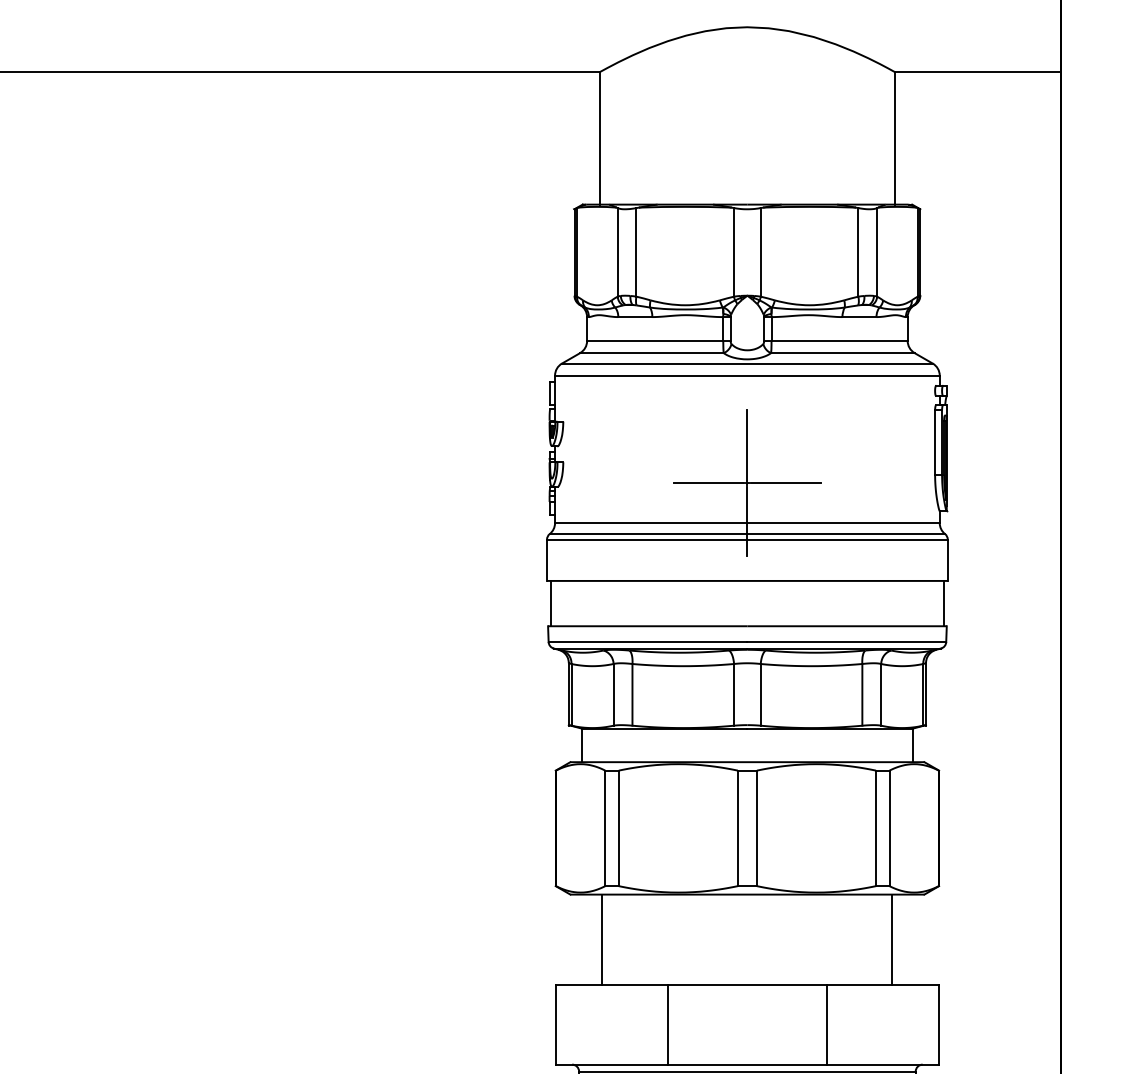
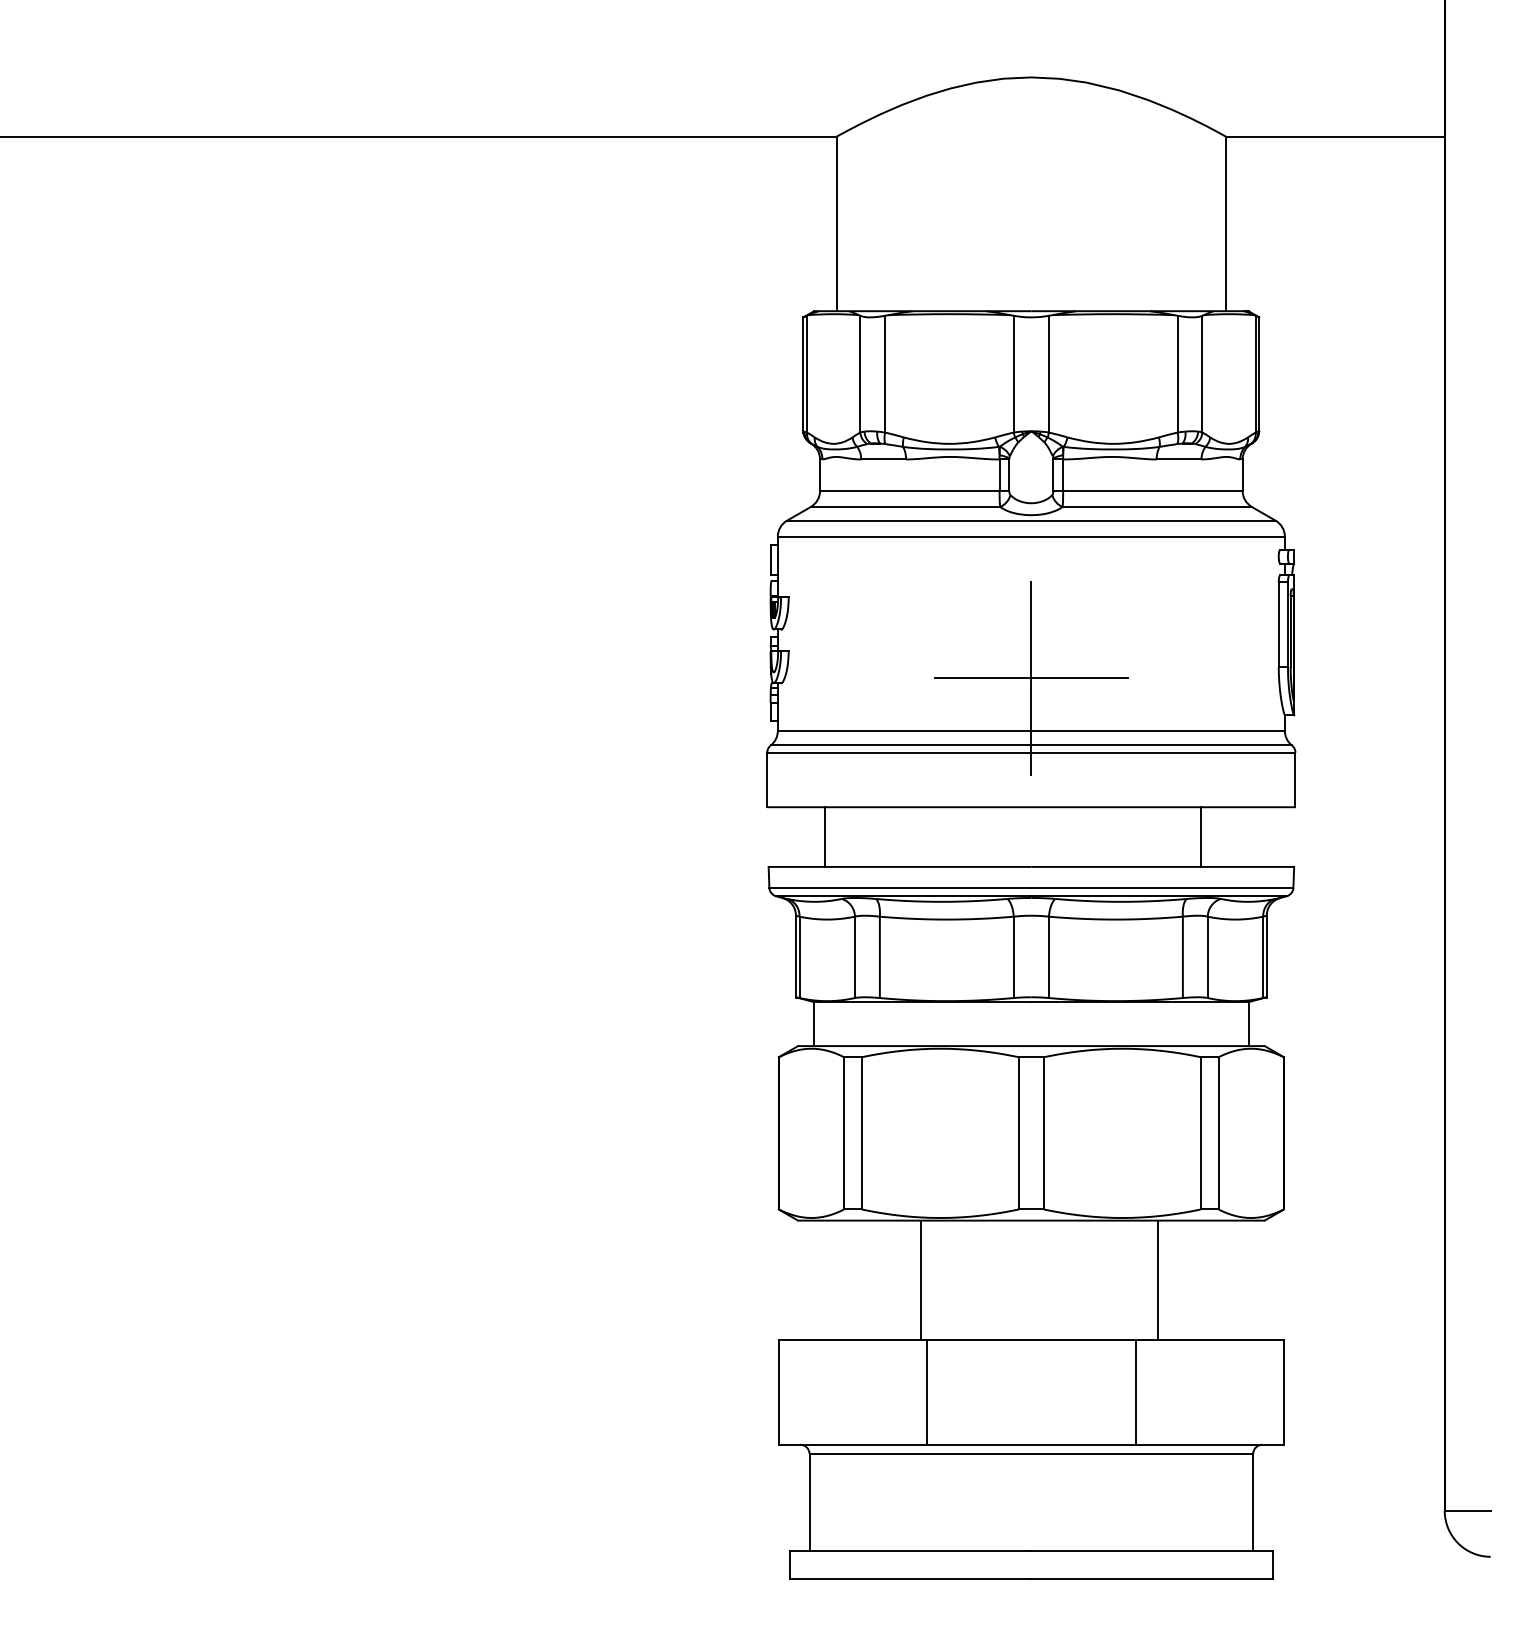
line: (550, 603) -> (824, 837), moved
line: (944, 603) -> (1200, 837), moved
line: (602, 940) -> (921, 1280), moved
line: (892, 940) -> (1158, 1280), moved

